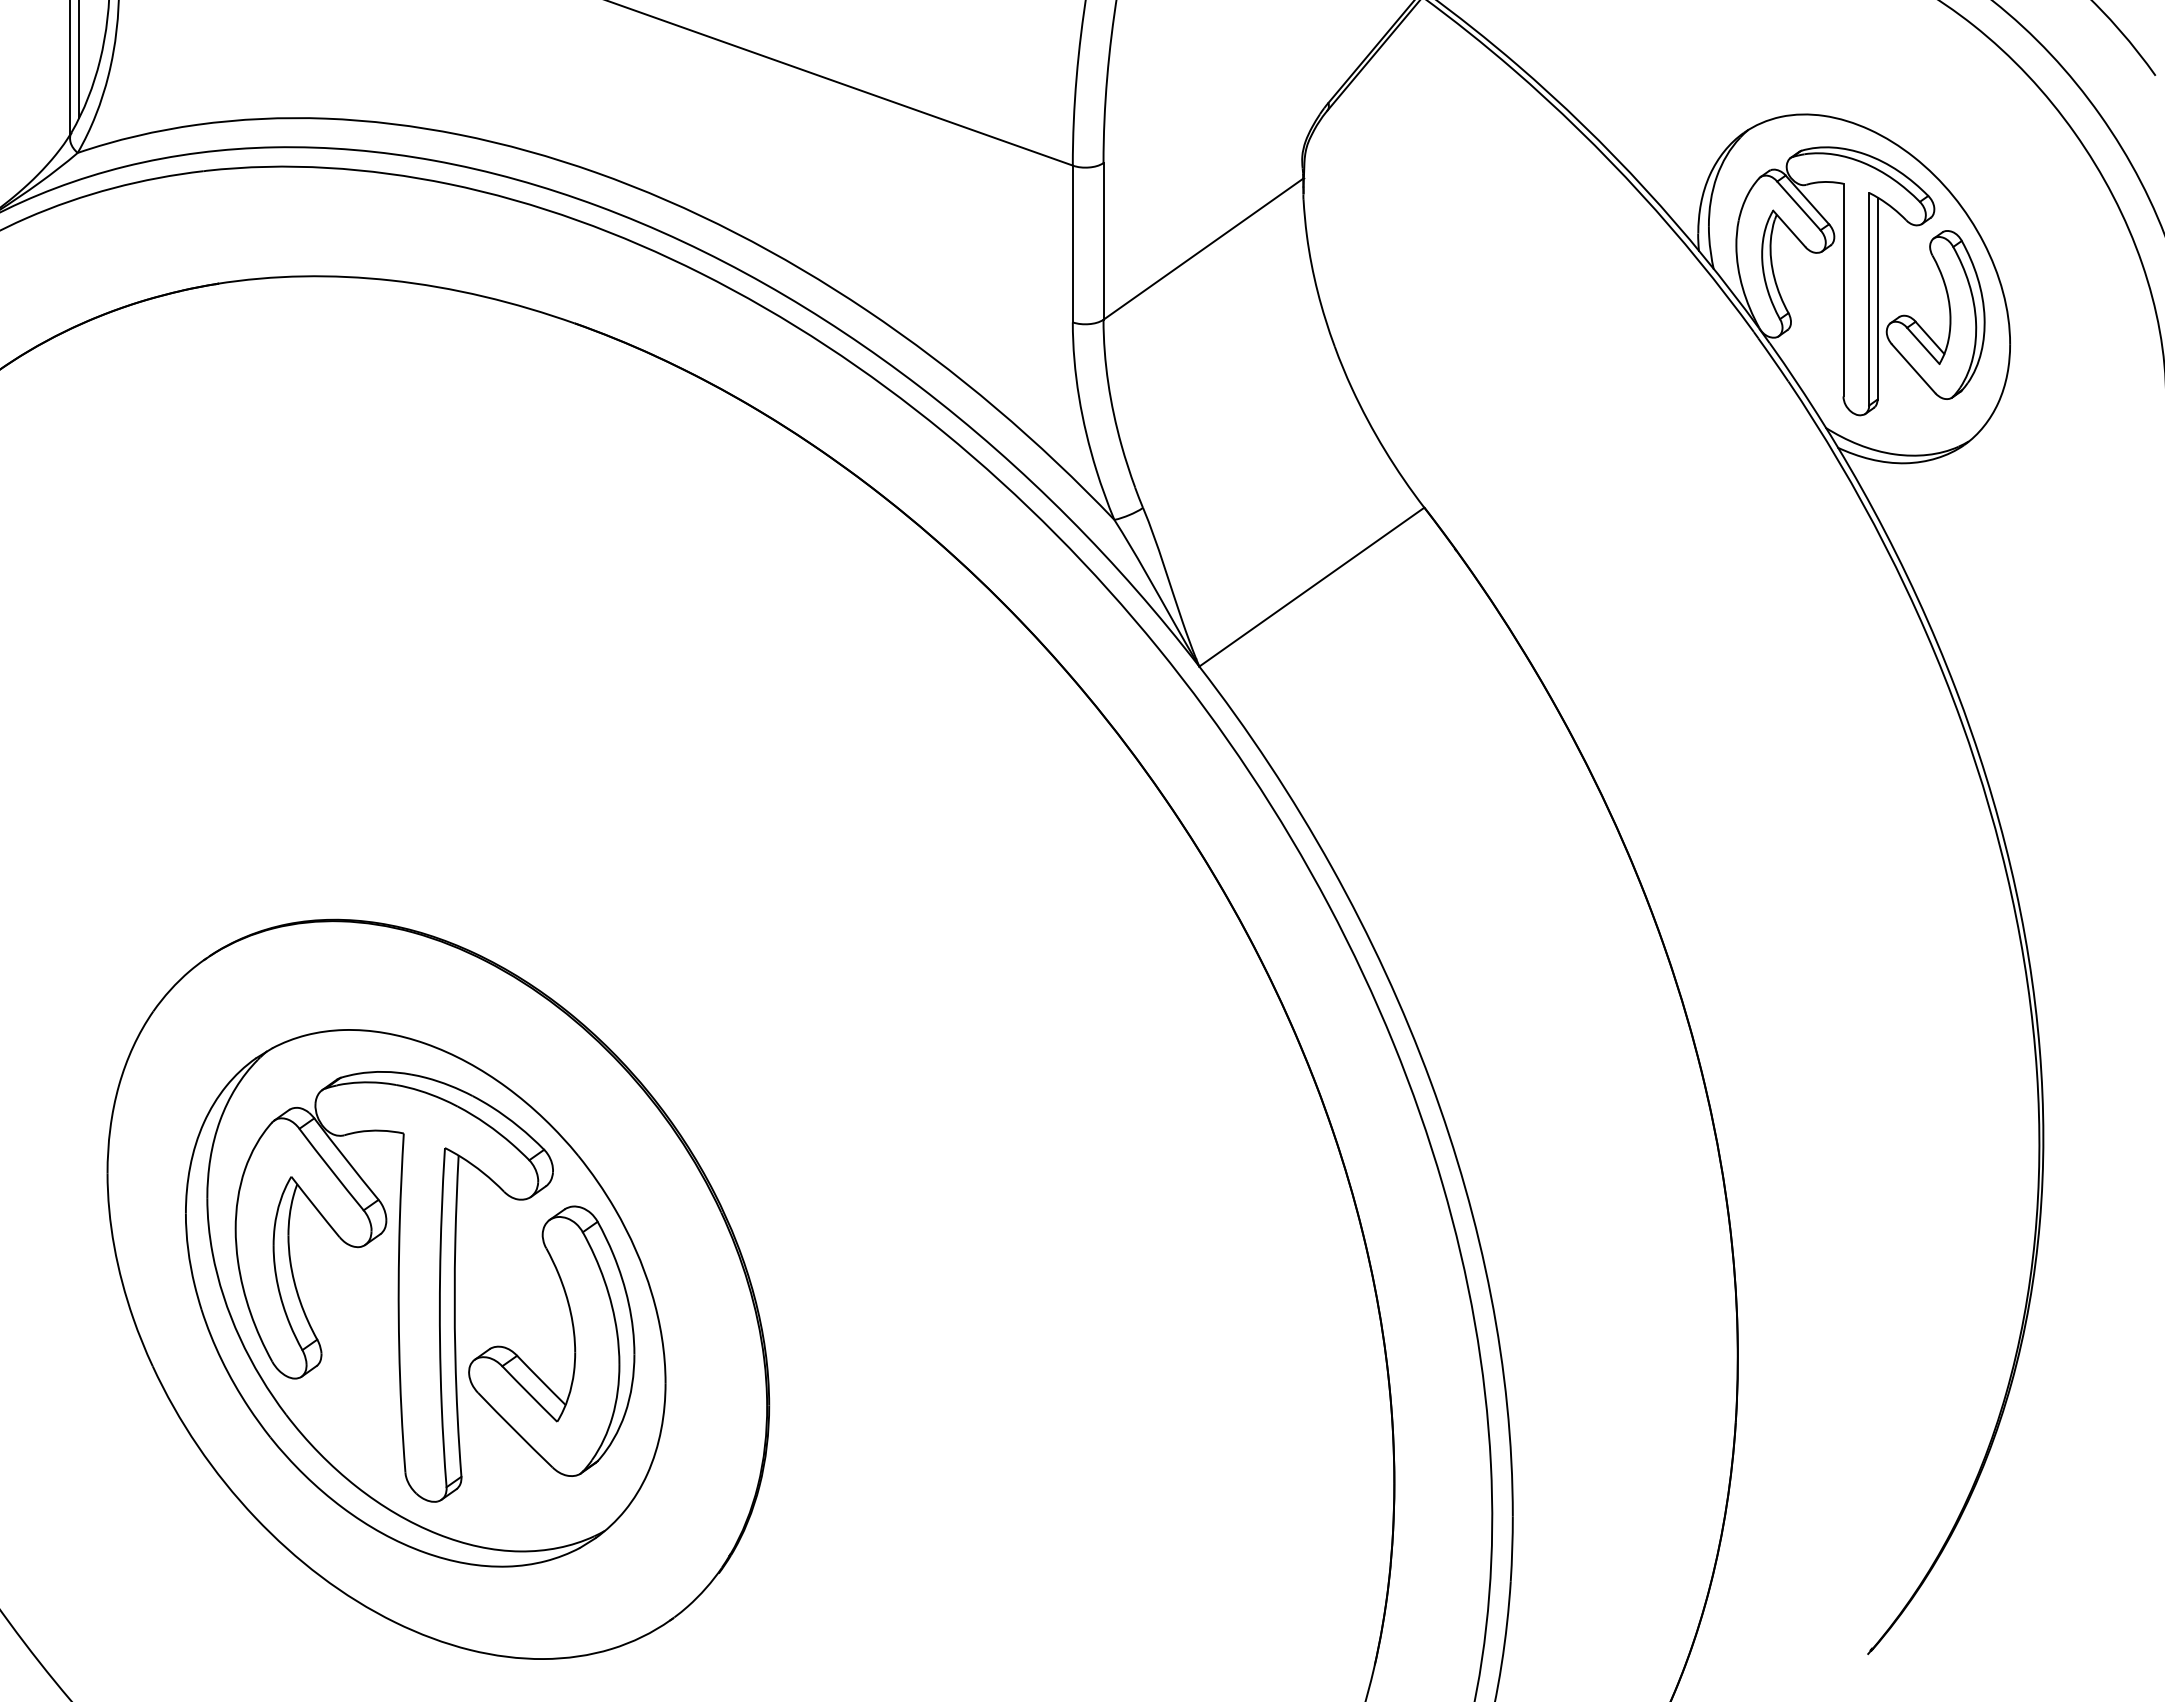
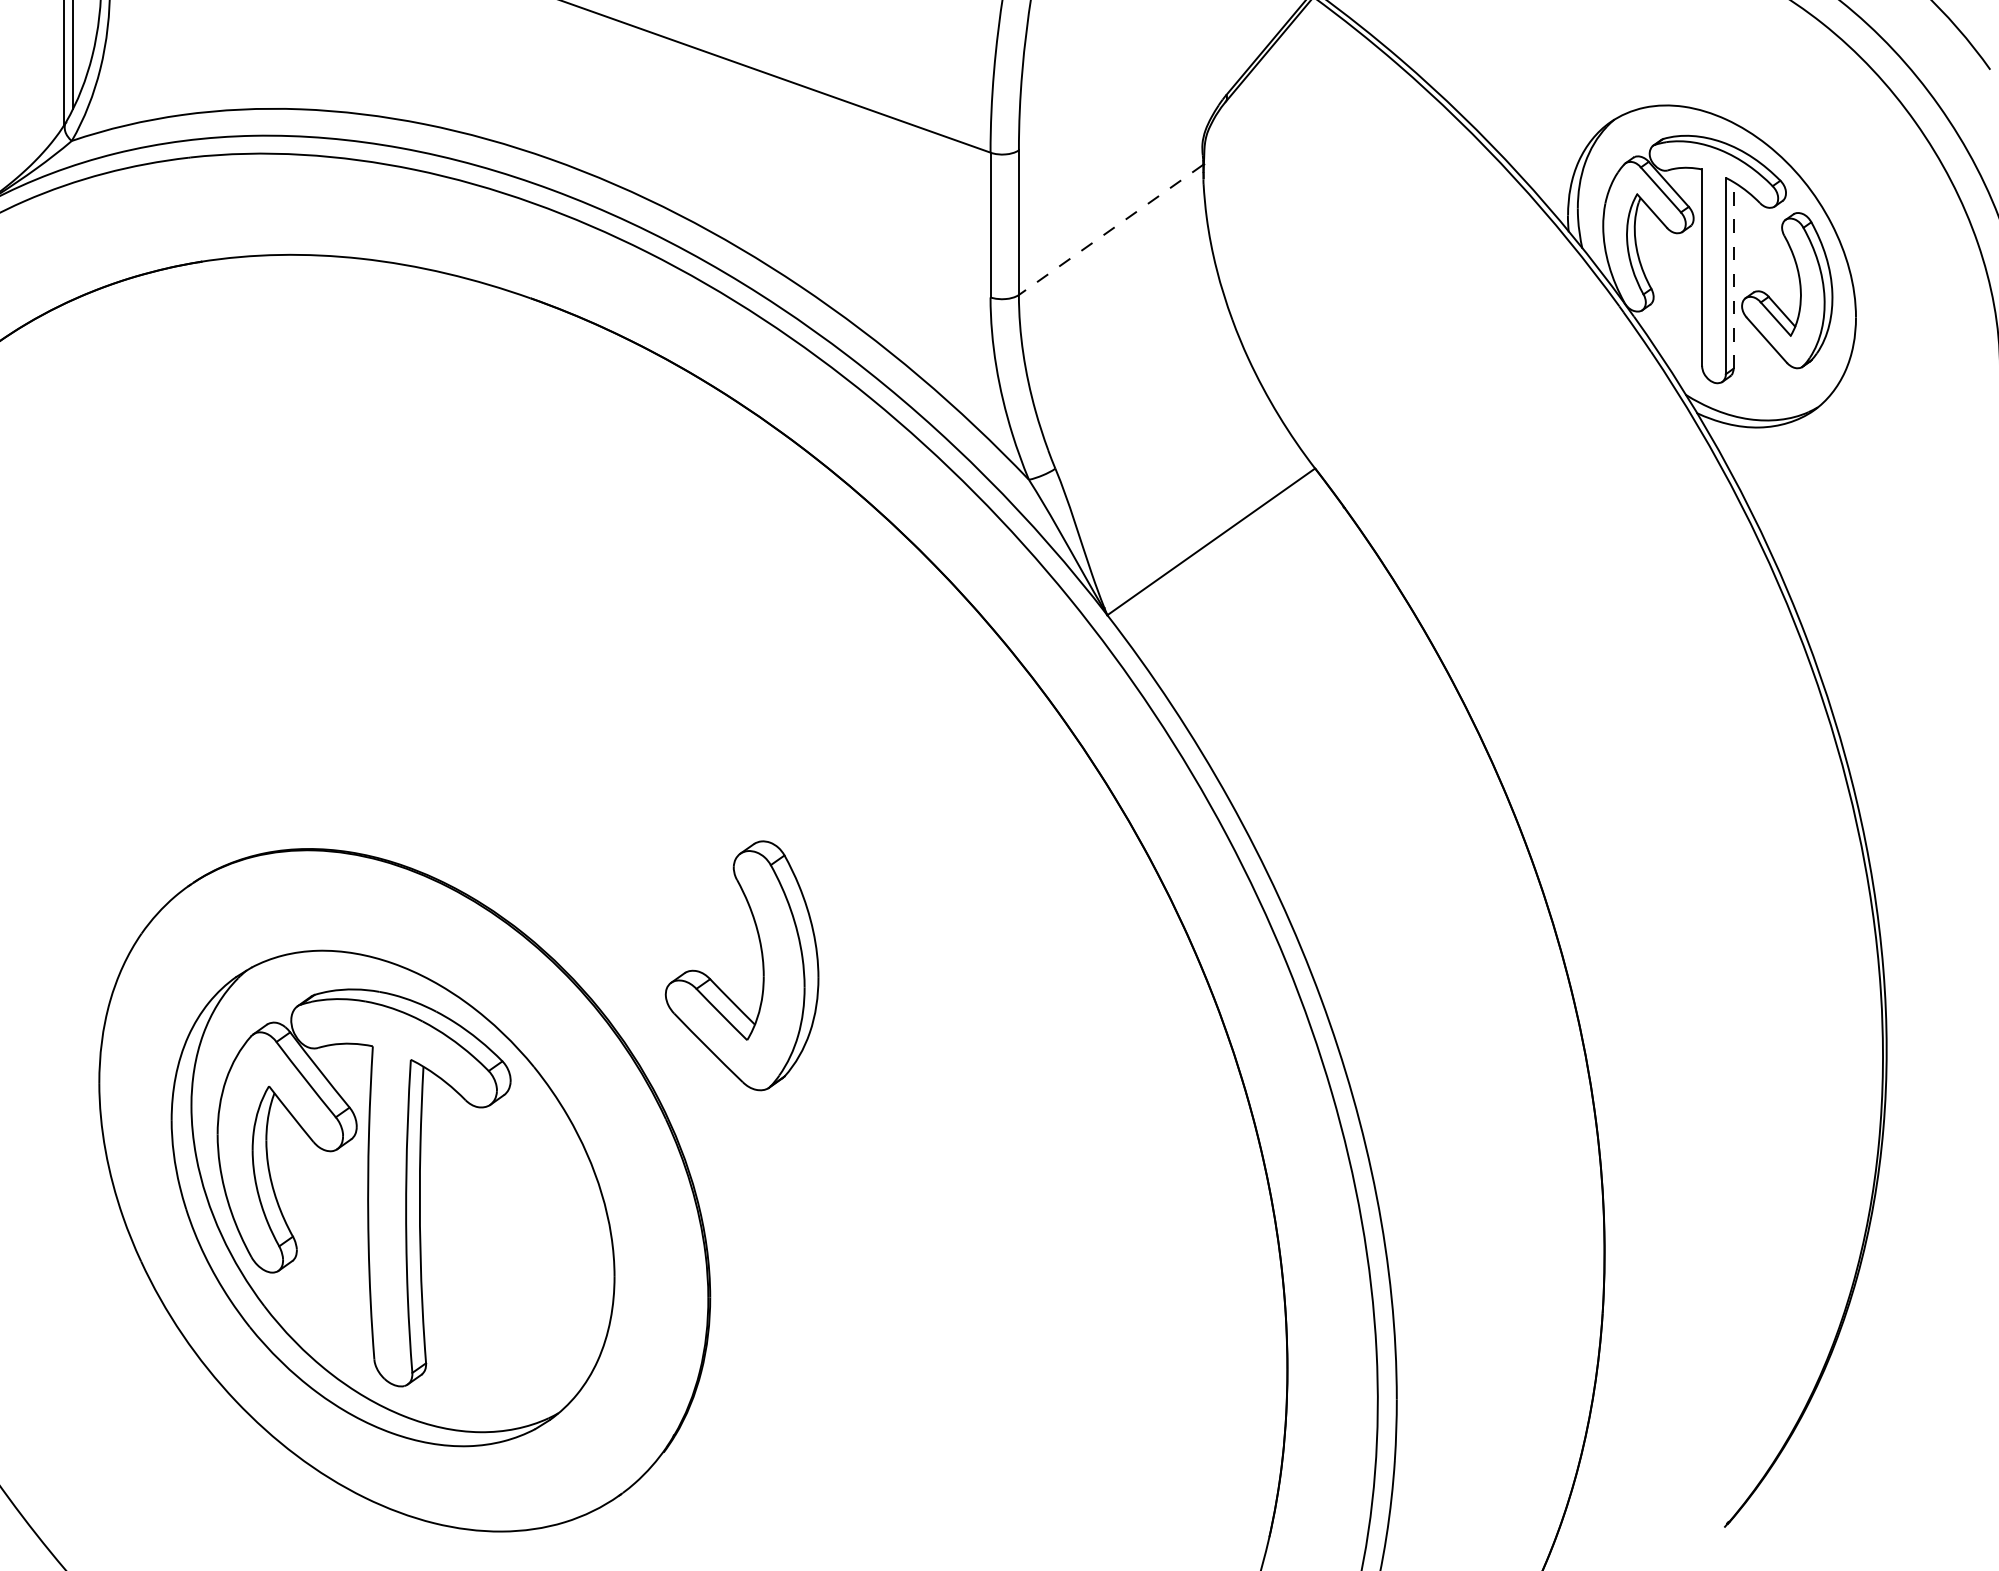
line: (1202, 249) -> (1110, 230), solid -> dashed
line: (1877, 298) -> (1733, 275), solid -> dashed
part: (573, 1340) -> (762, 965), moved

